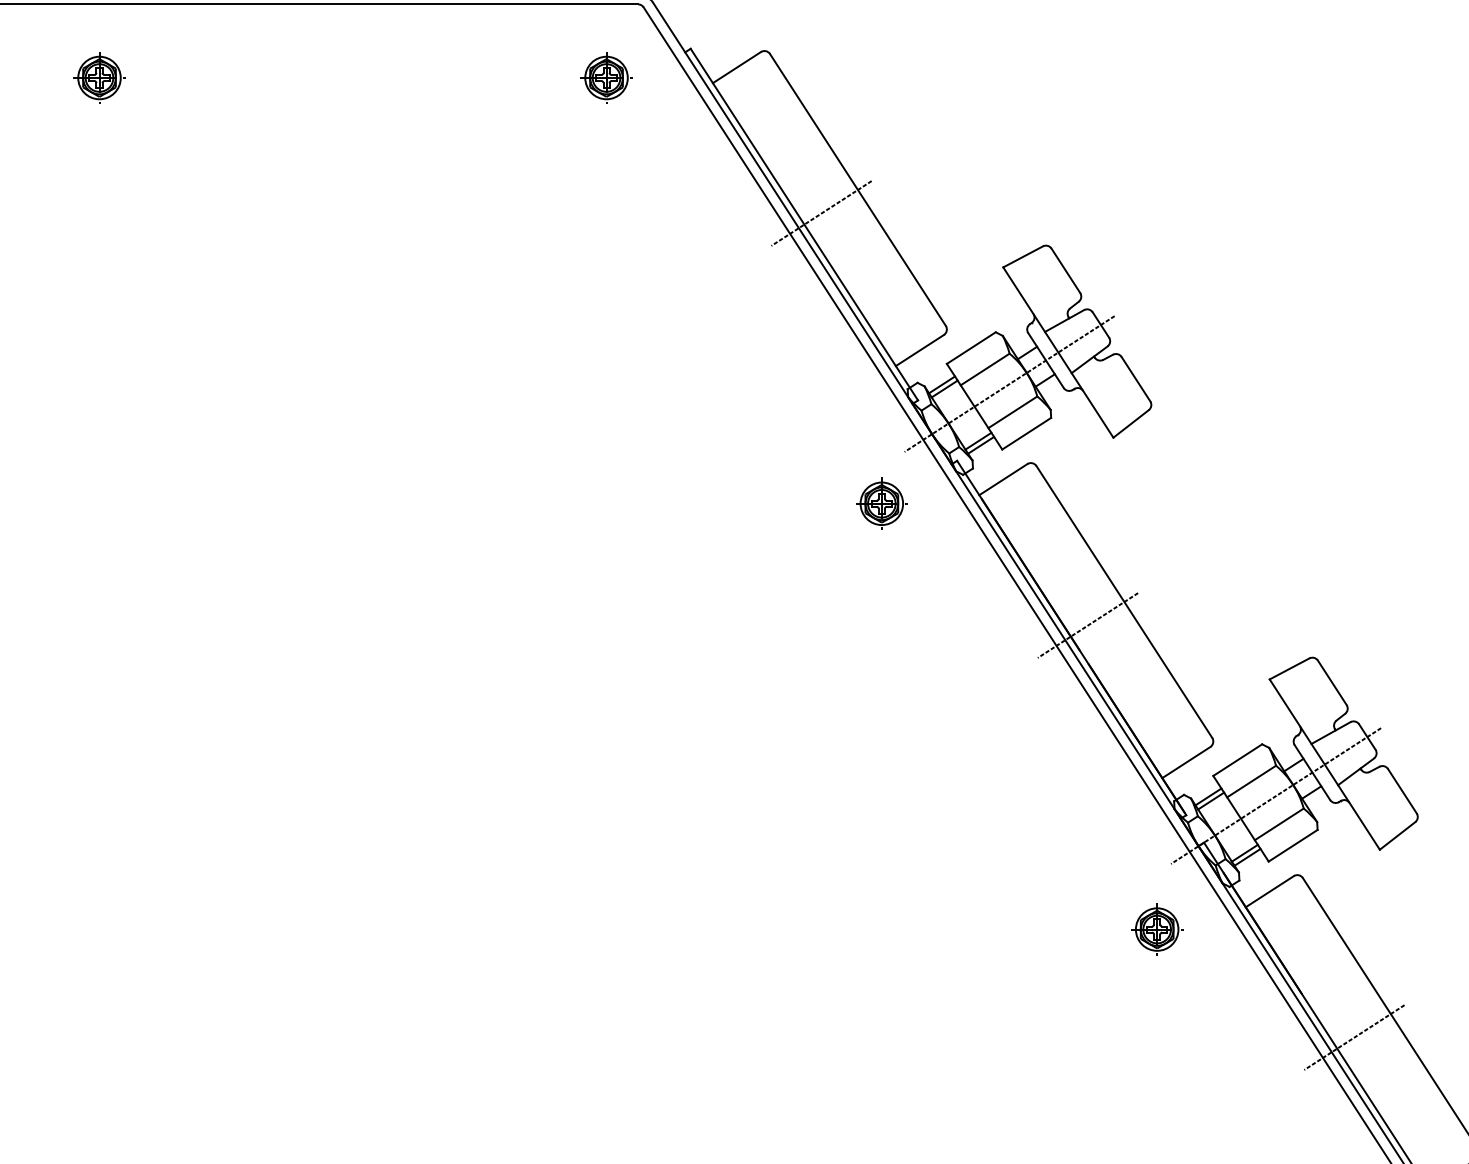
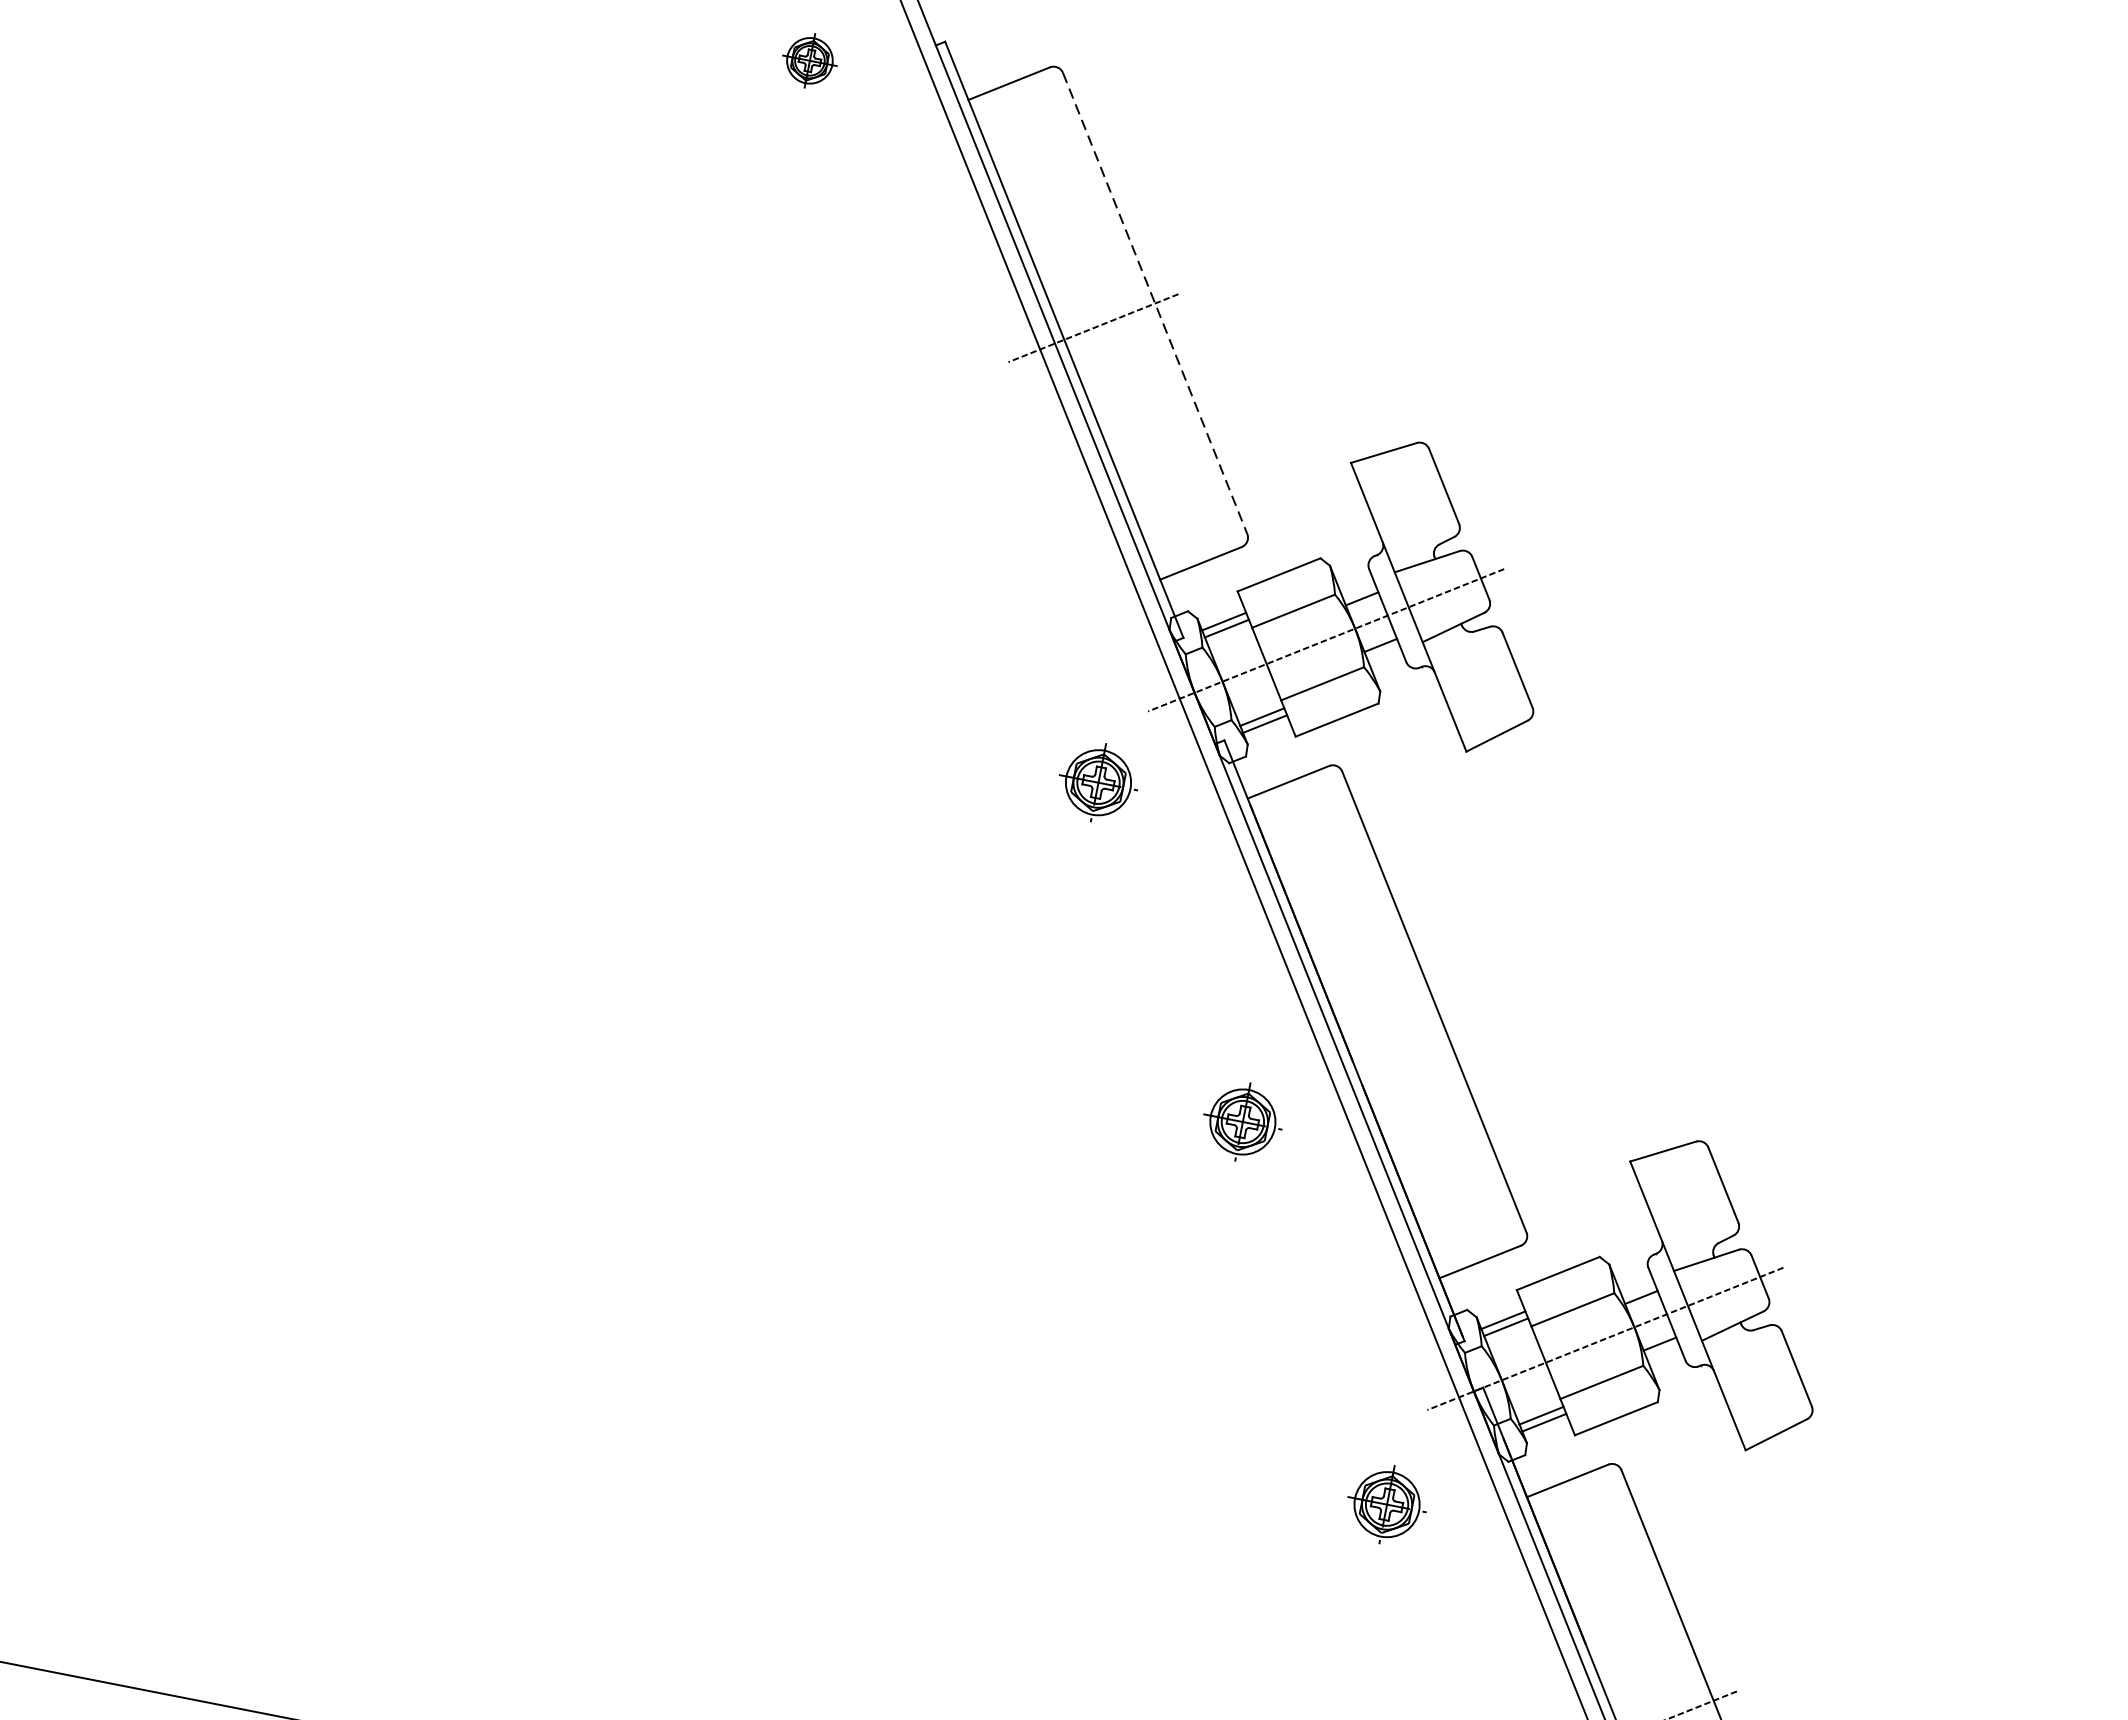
part: (606, 77) -> (810, 60), size x0.7
line: (857, 189) -> (1154, 302), solid -> dashed
line: (1087, 625) -> (1371, 1026), removed
part: (1016, 702) -> (1242, 1121), added

